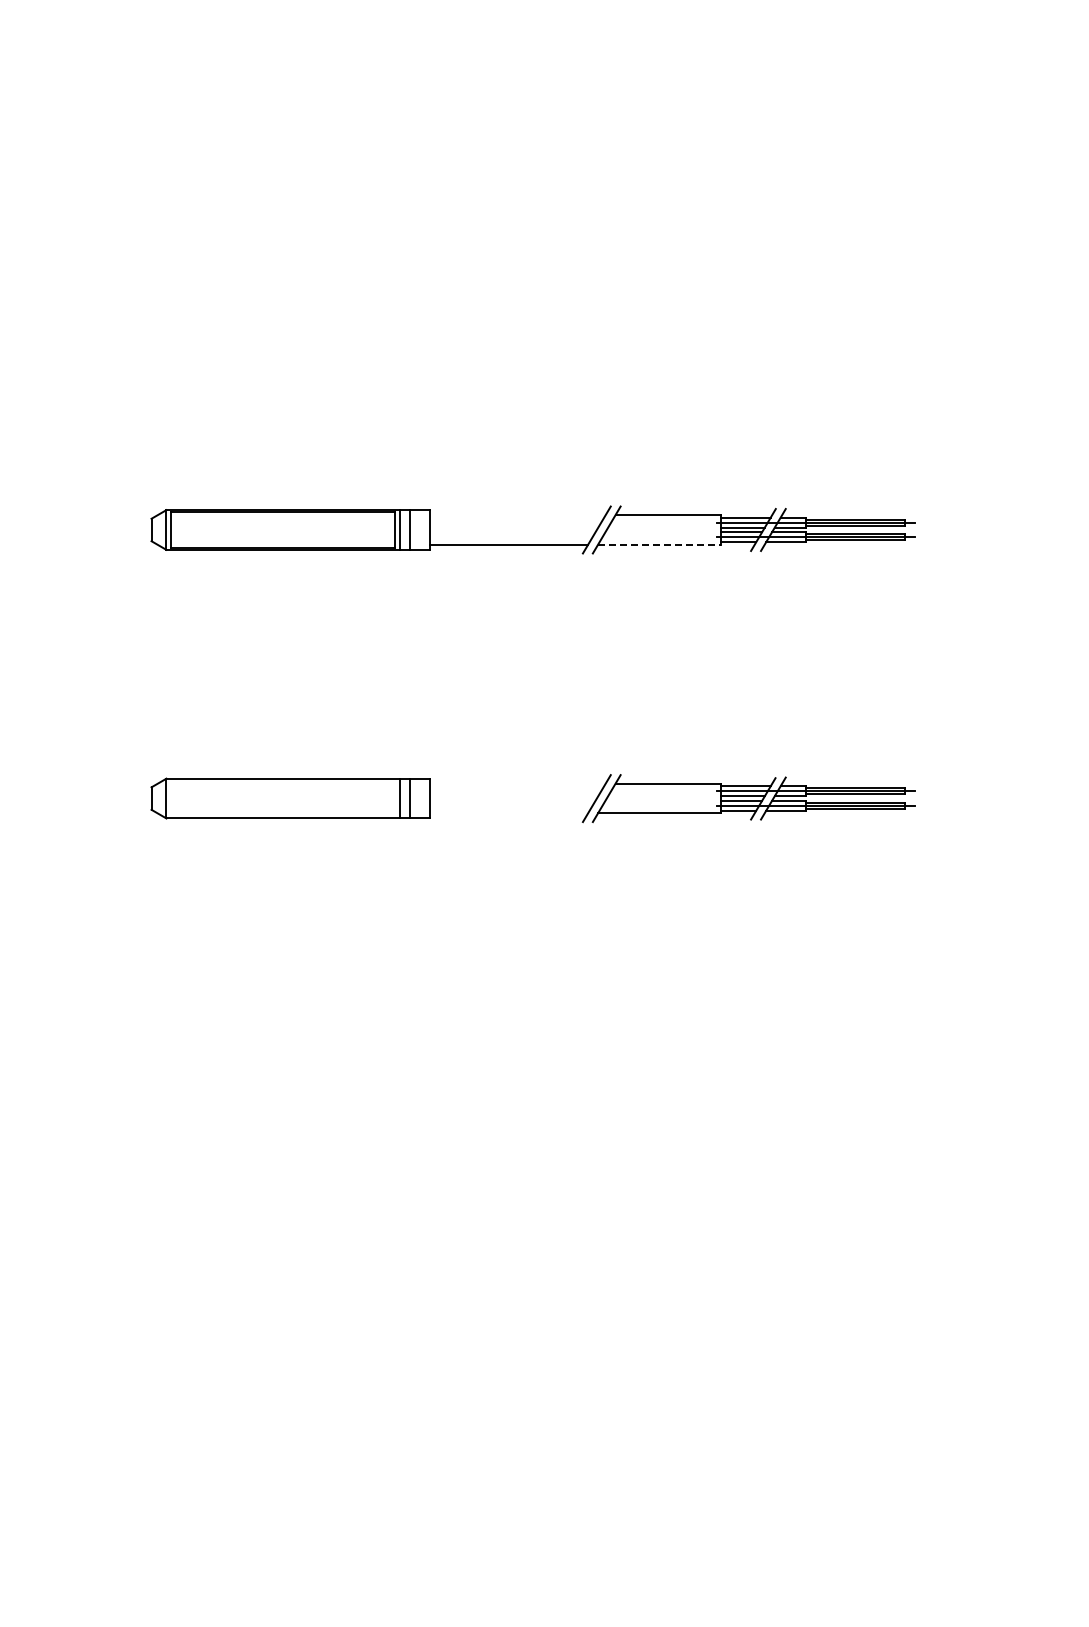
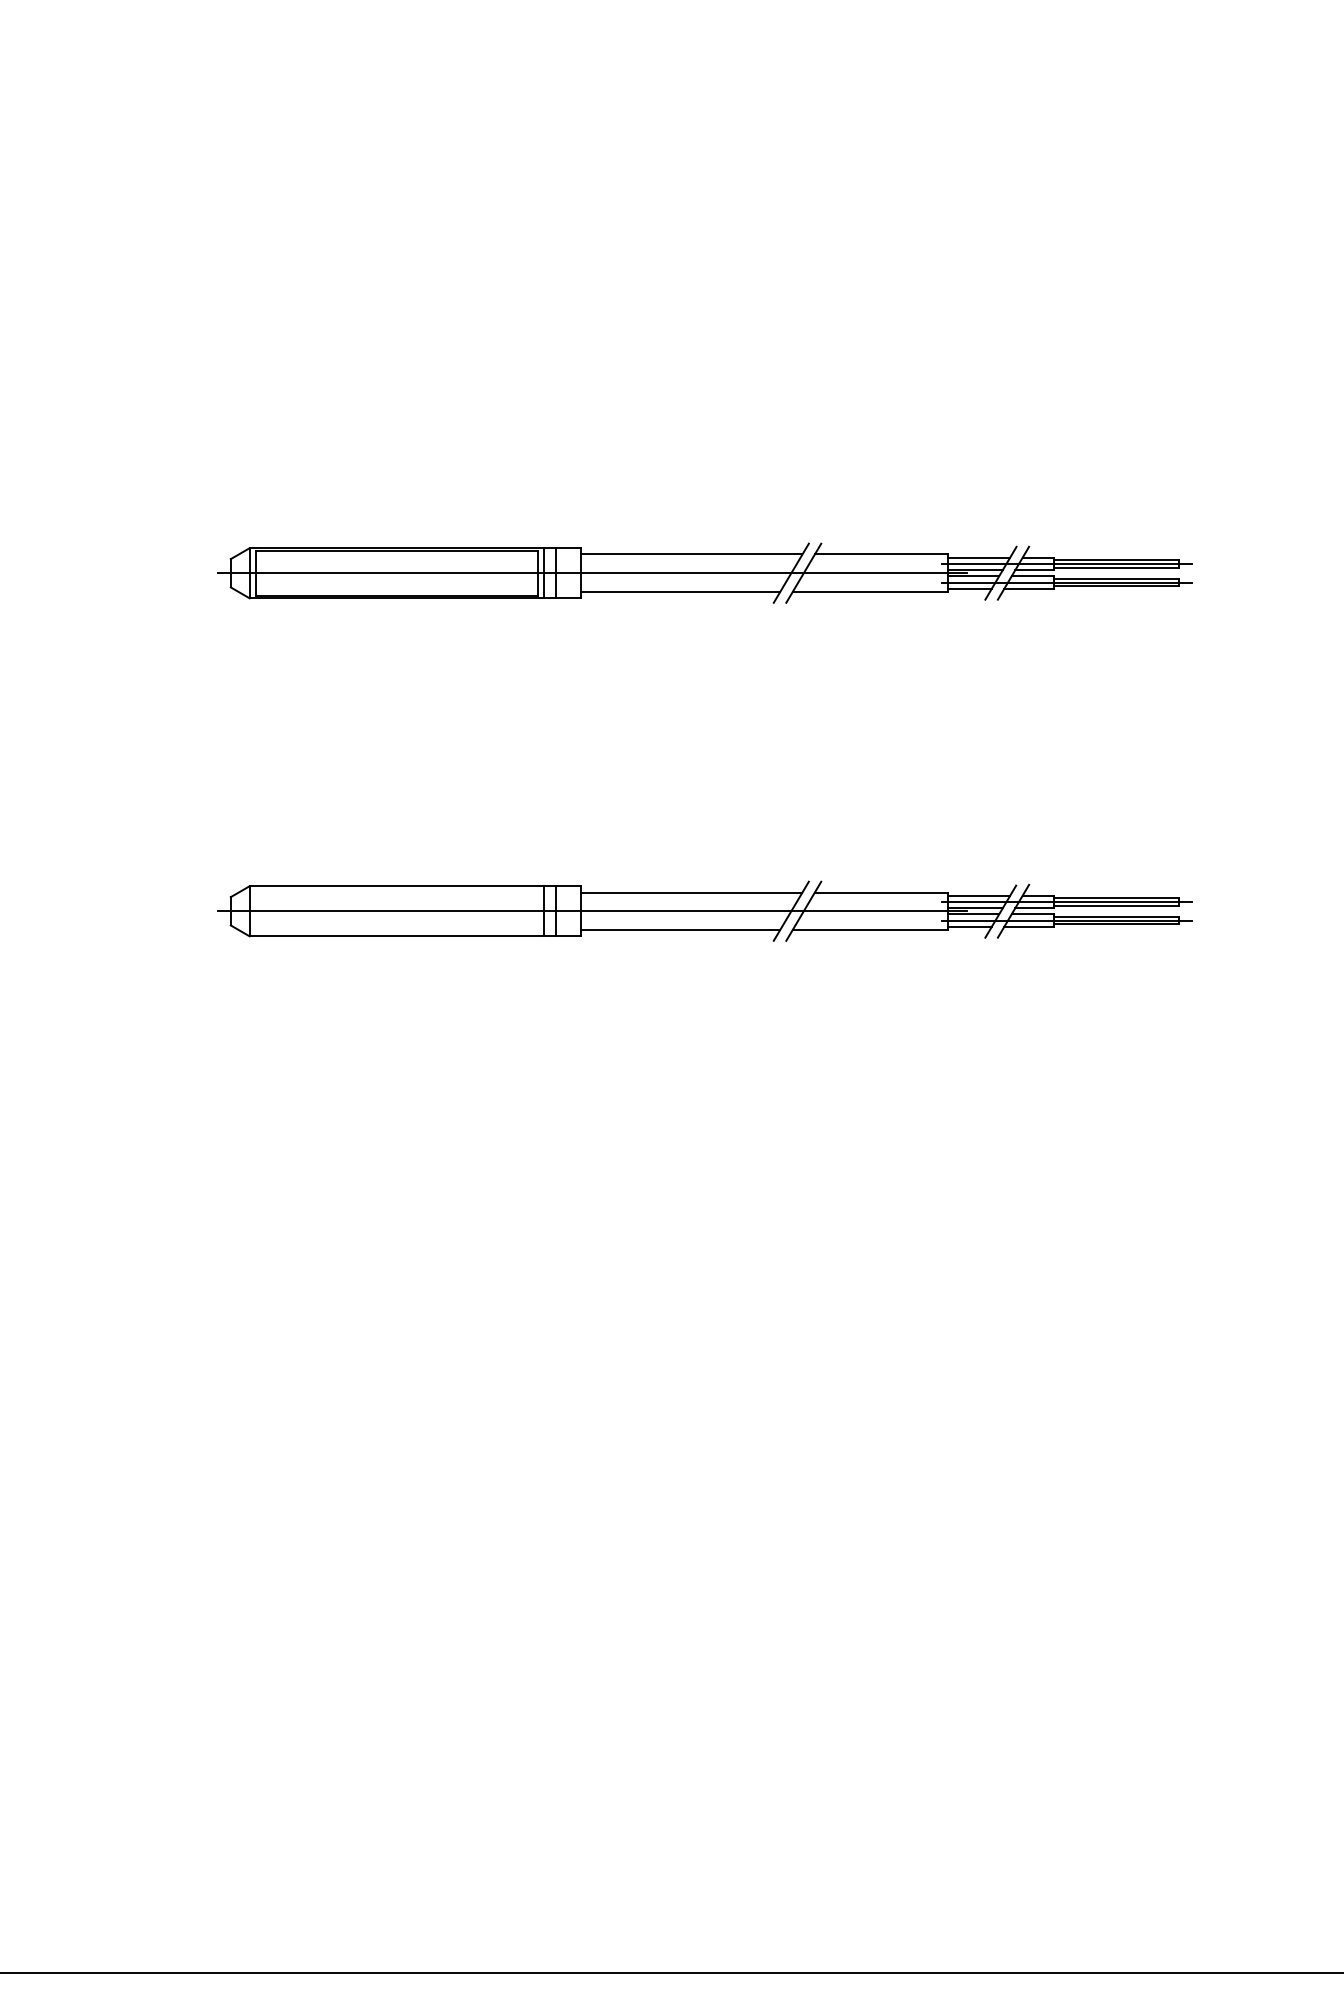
line: (517, 515) -> (691, 555), added
line: (438, 530) -> (591, 573), added
line: (659, 544) -> (870, 591), dashed -> solid
line: (517, 783) -> (691, 892), added
line: (438, 798) -> (591, 911), added
line: (509, 813) -> (681, 930), added

